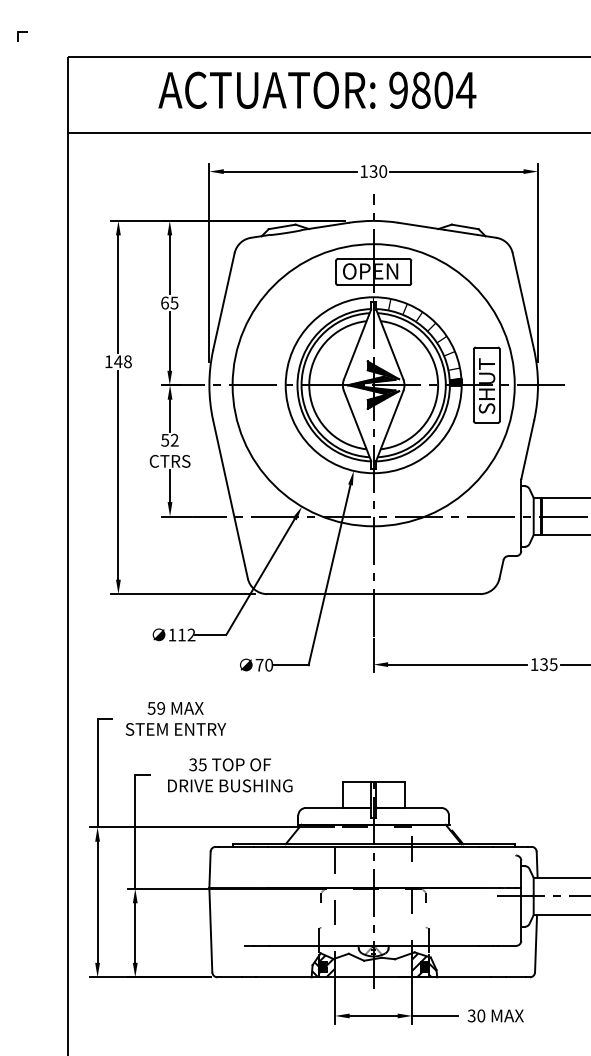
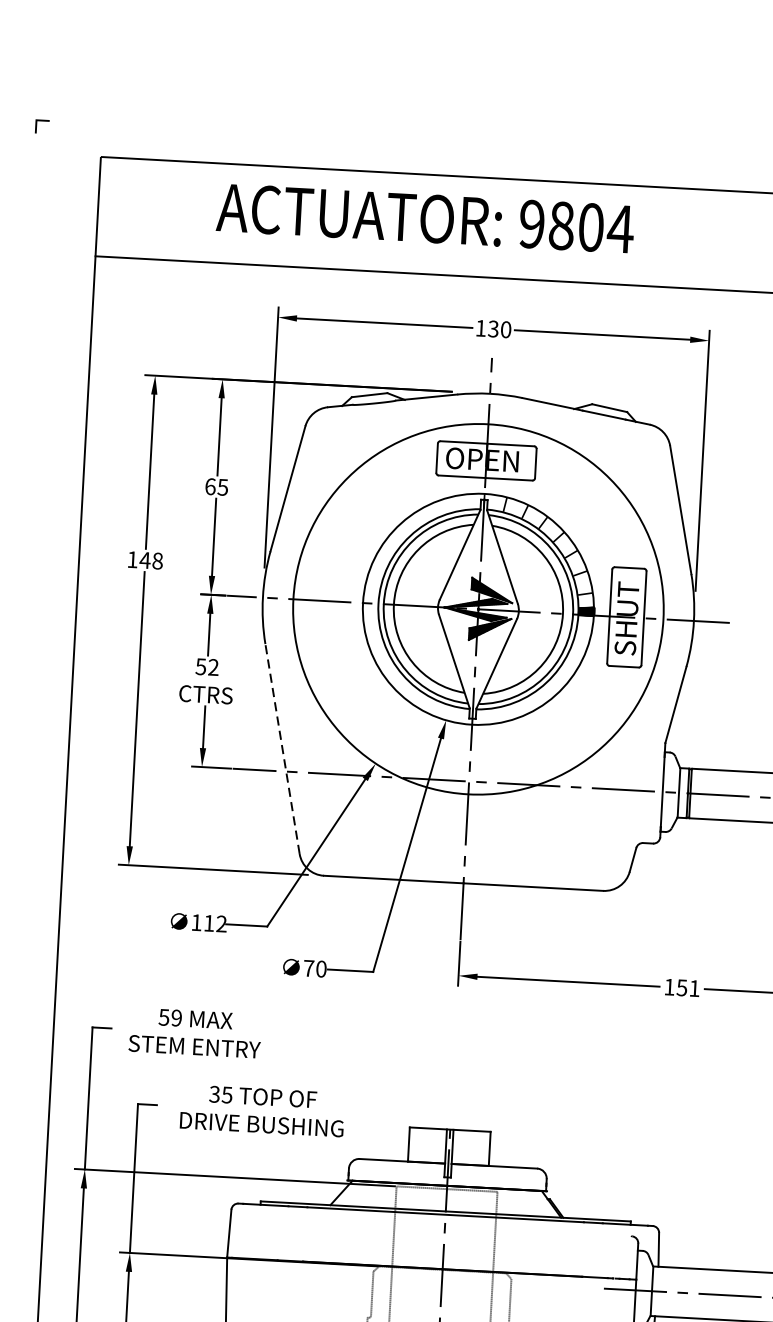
line: (230, 499) -> (282, 749), solid -> dashed
text: (548, 664) -> (687, 988), 135 -> 151

